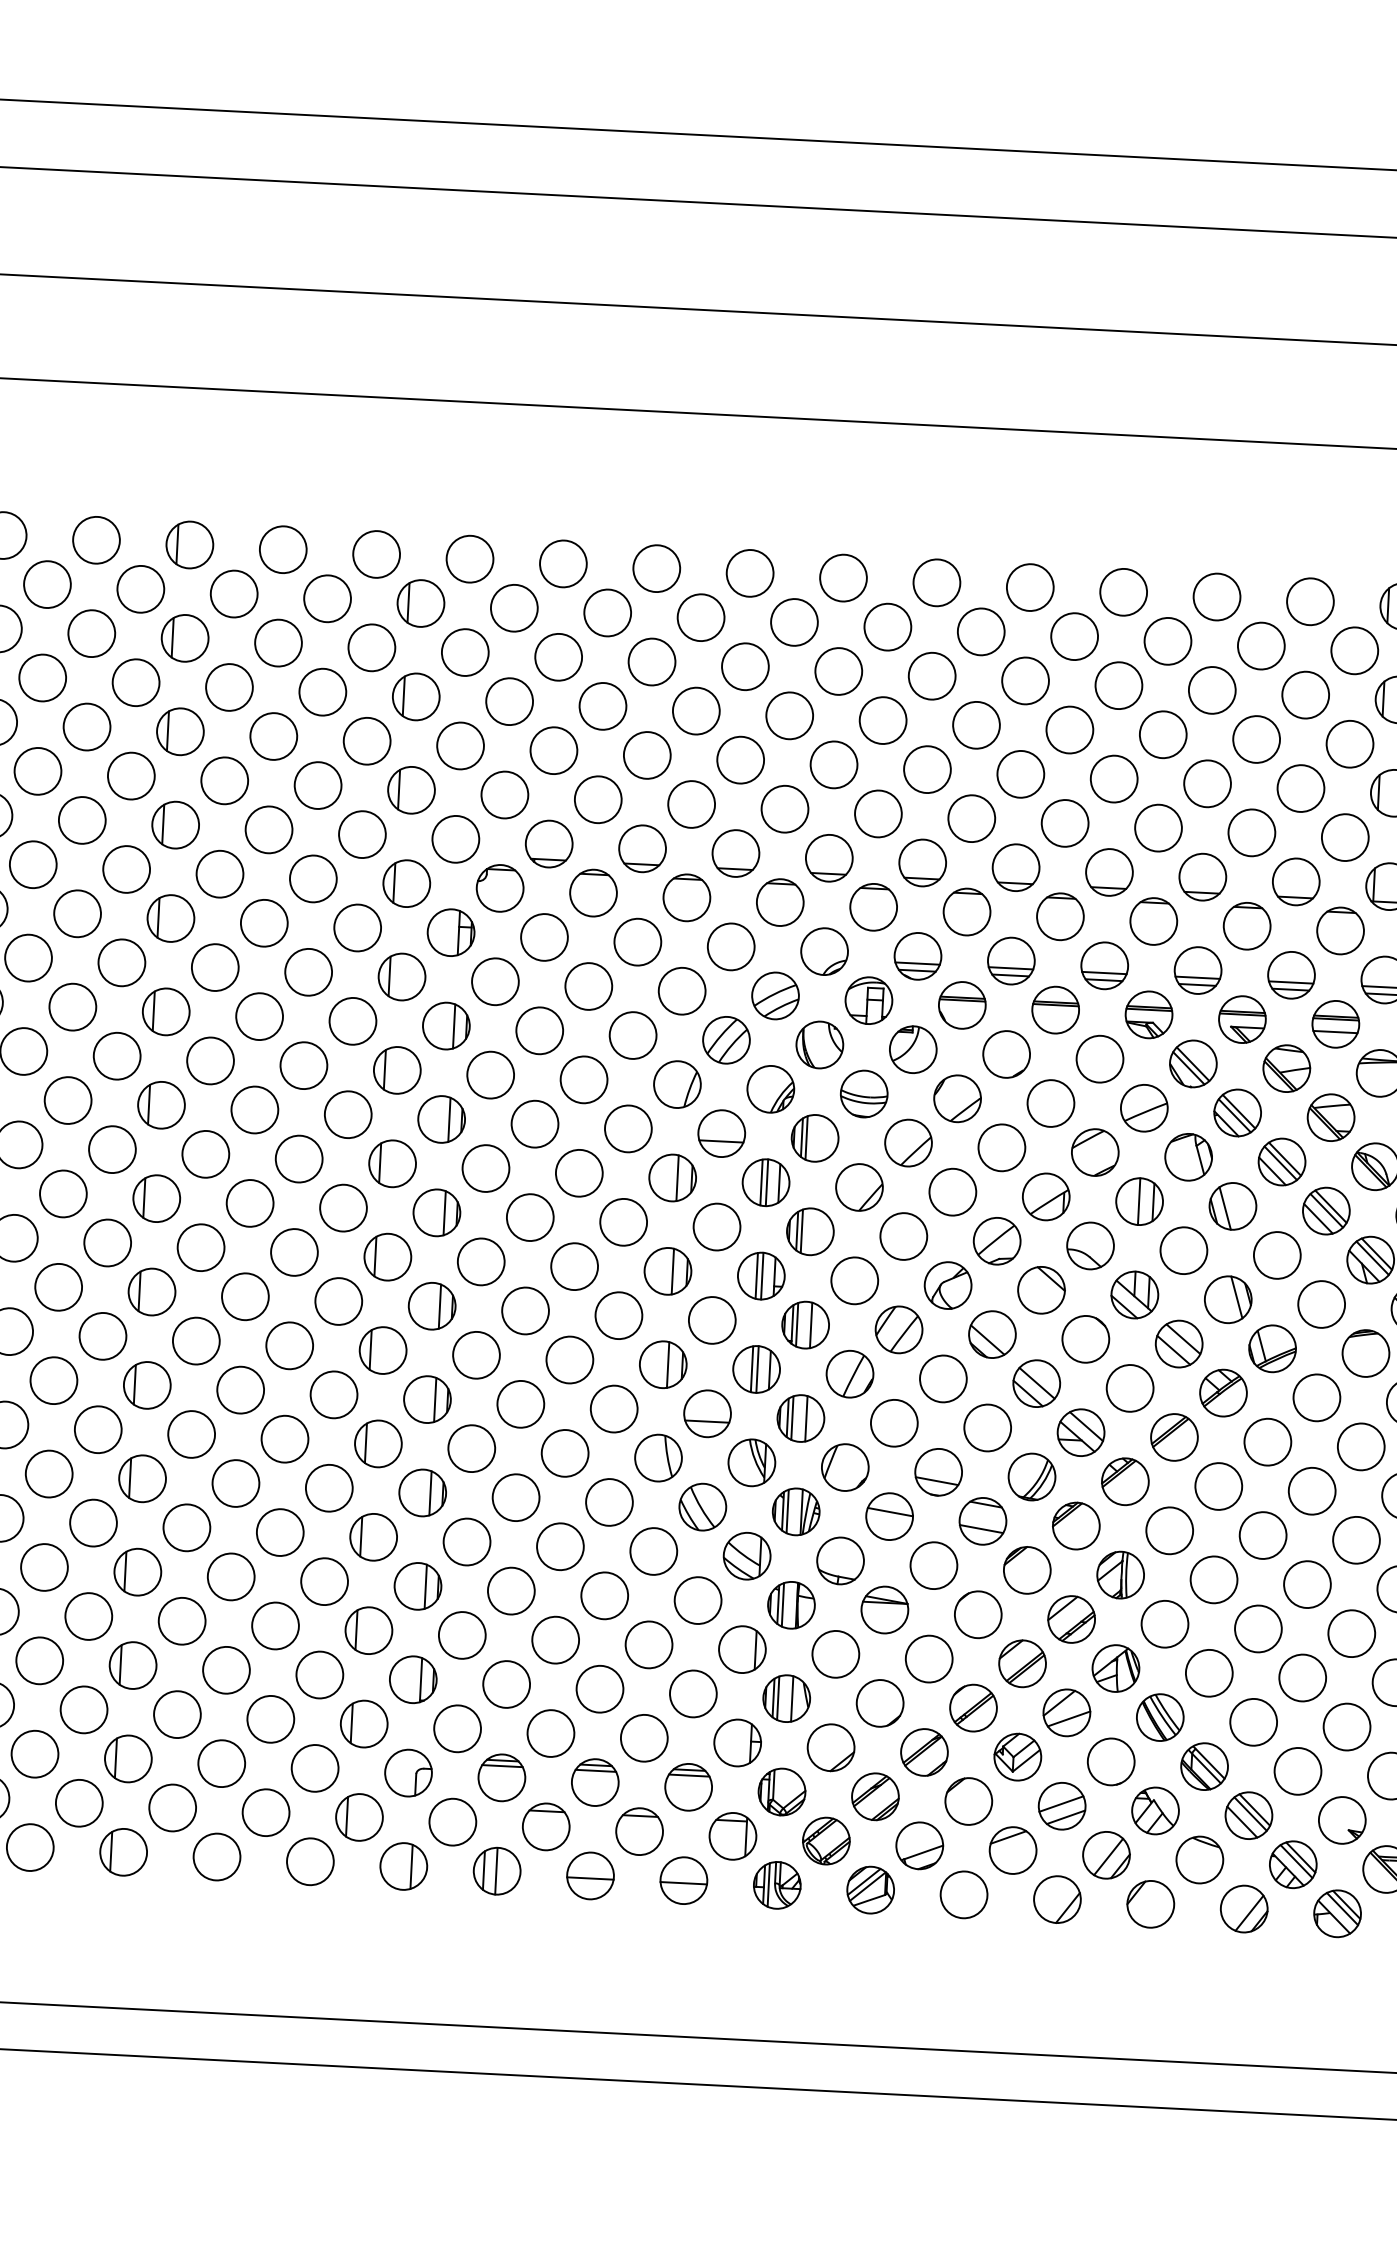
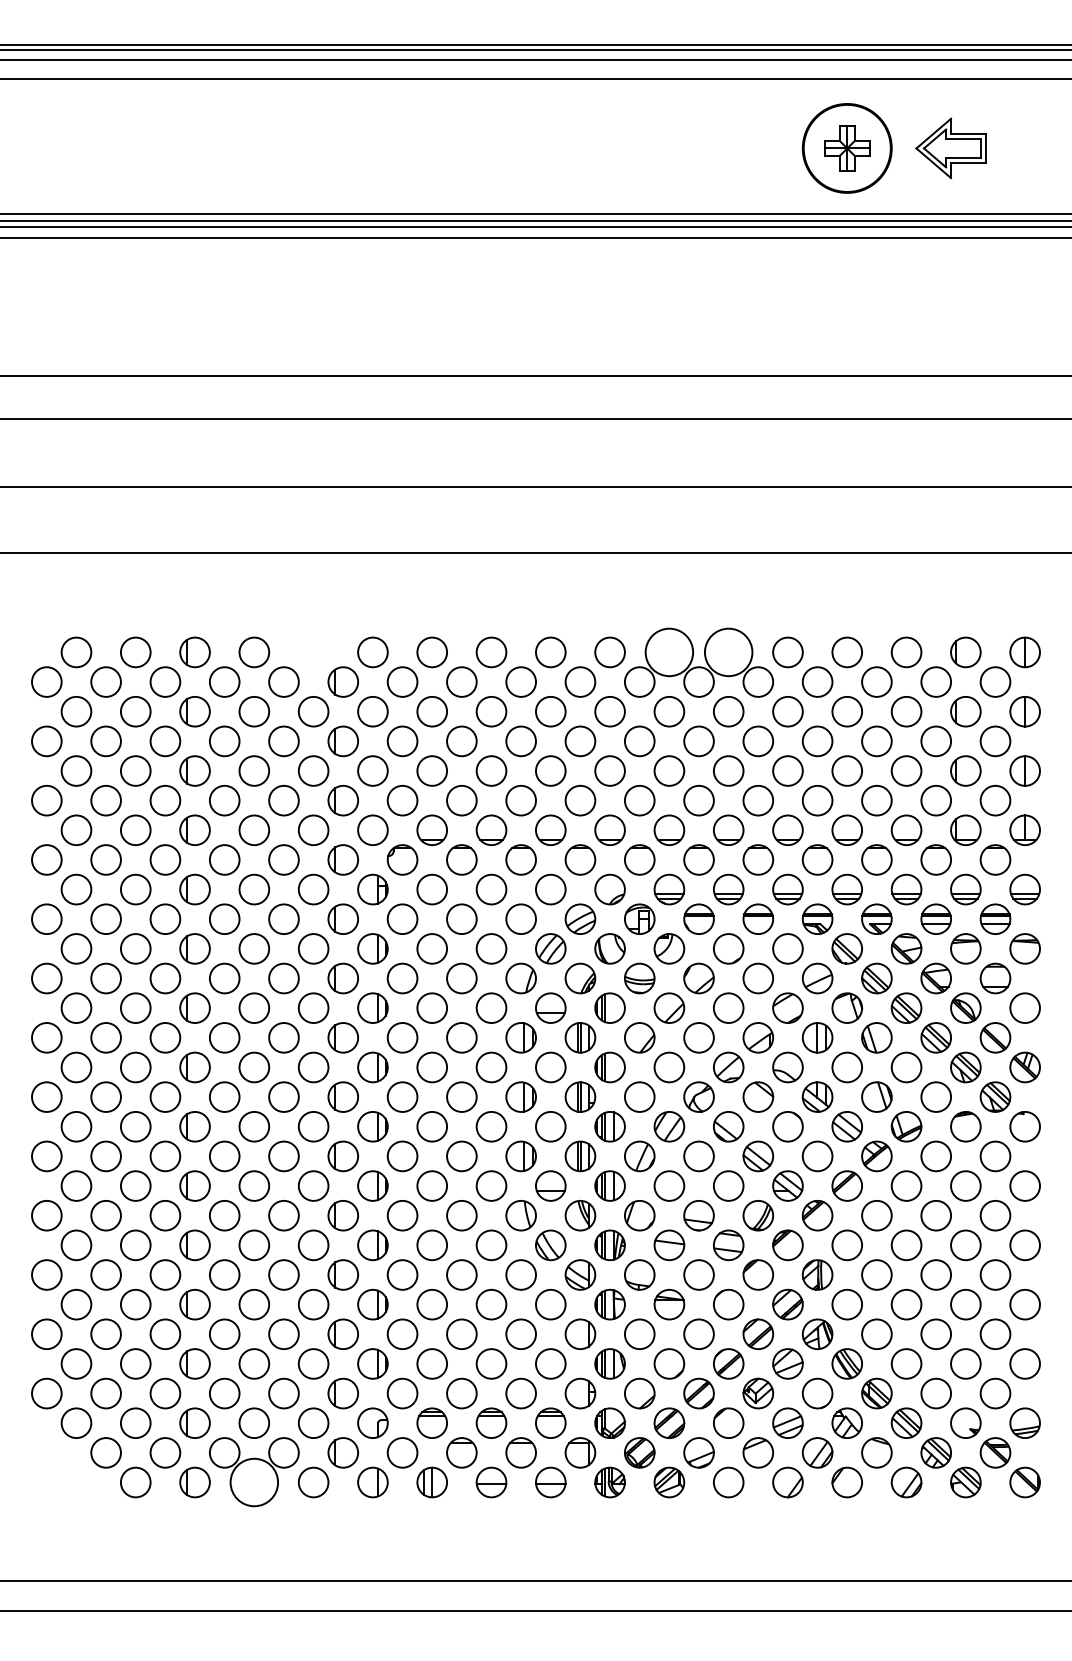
circle: (376, 554) -> (313, 652), removed
circle: (937, 582) -> (669, 652), size x1.6
circle: (1029, 587) -> (728, 652), size x1.6
circle: (217, 1857) -> (254, 1482), size x1.6

